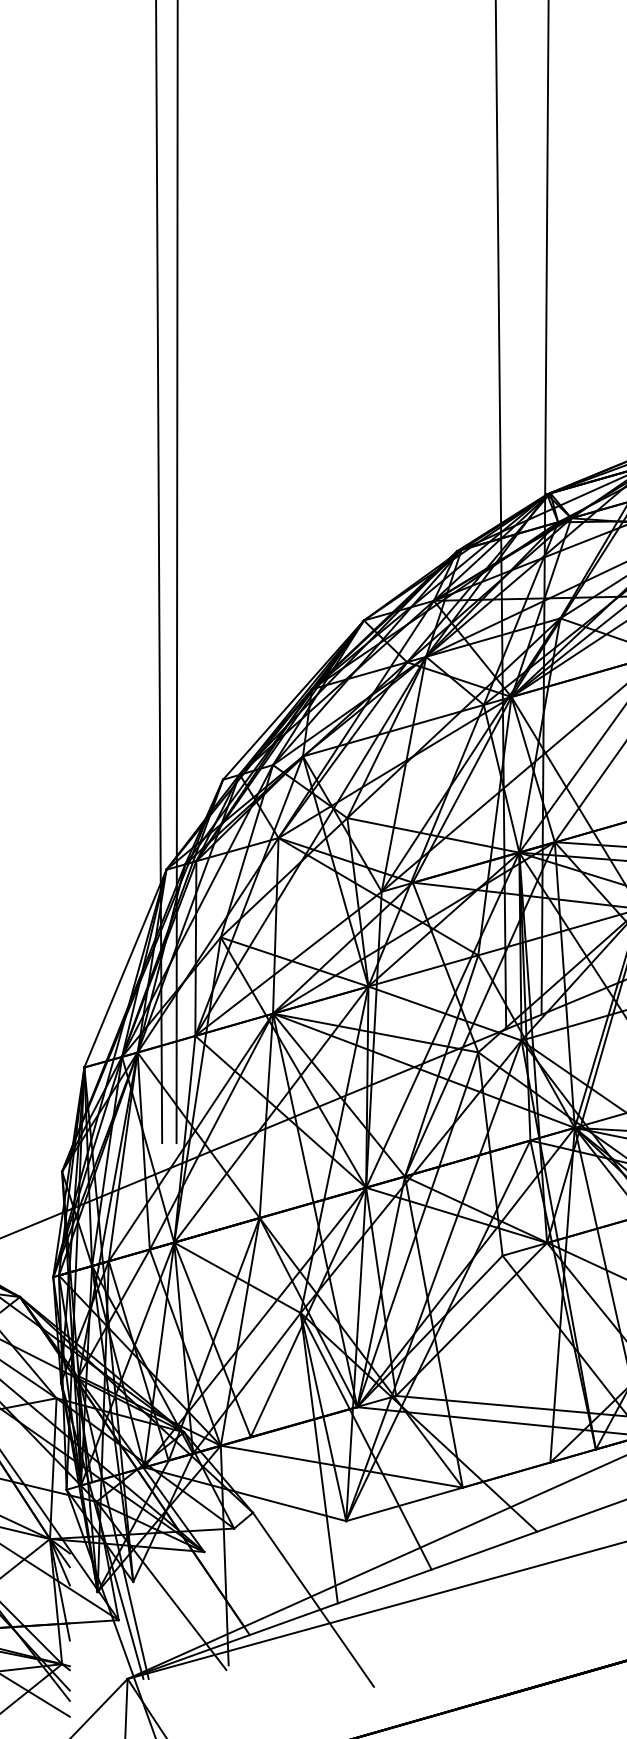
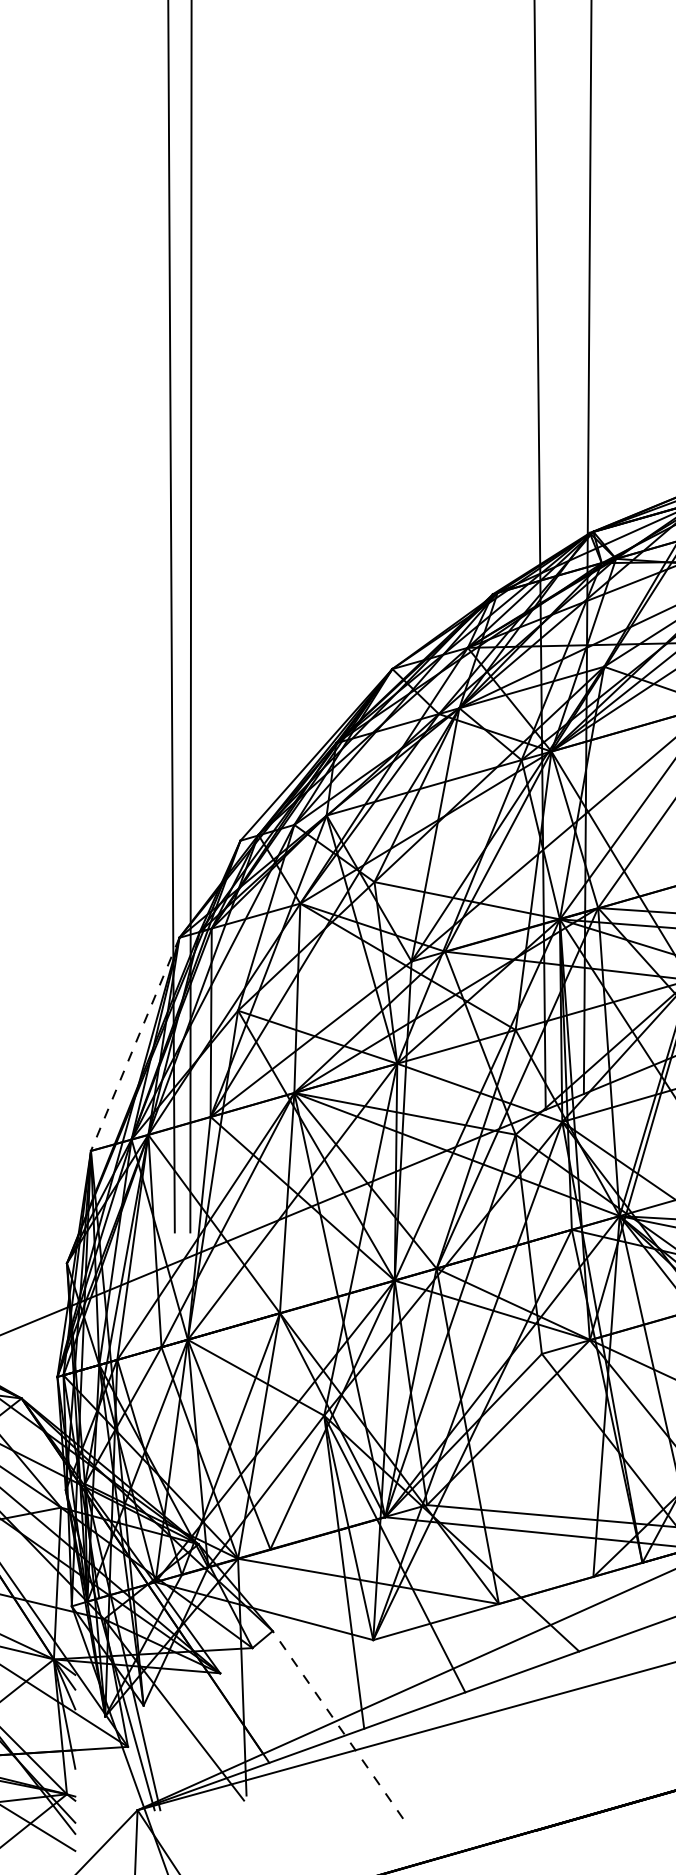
line: (125, 968) -> (135, 1044), solid -> dashed
line: (313, 1599) -> (337, 1724), solid -> dashed

